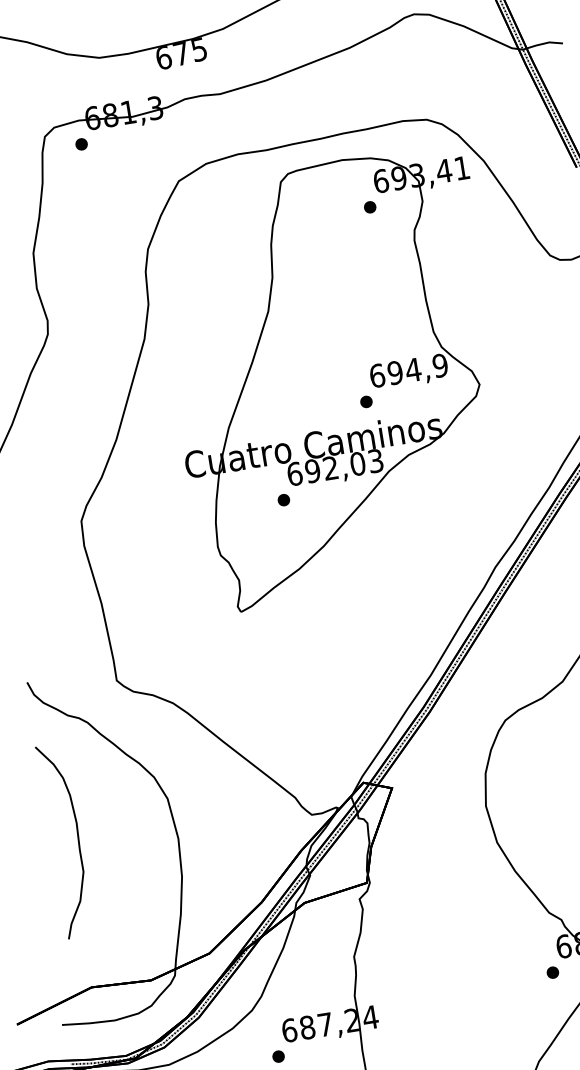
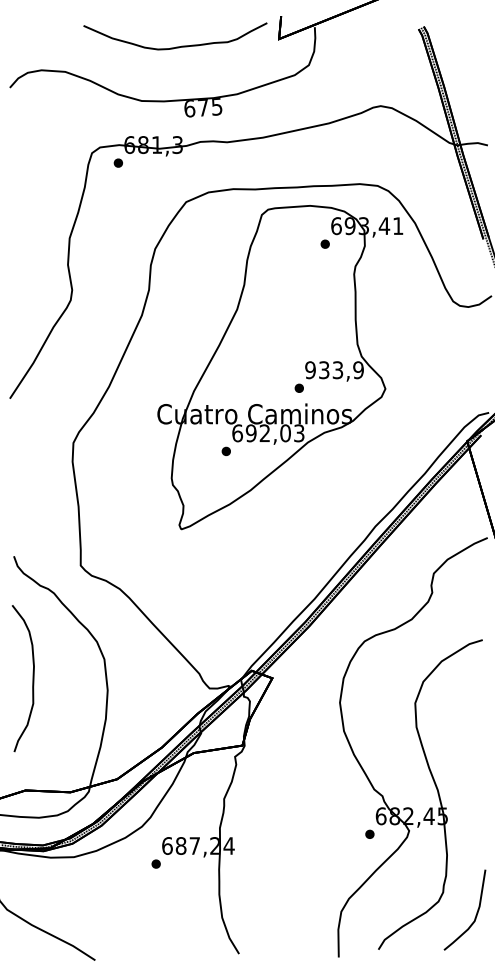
text: (395, 373) -> (324, 370), 694,9 -> 933,9

